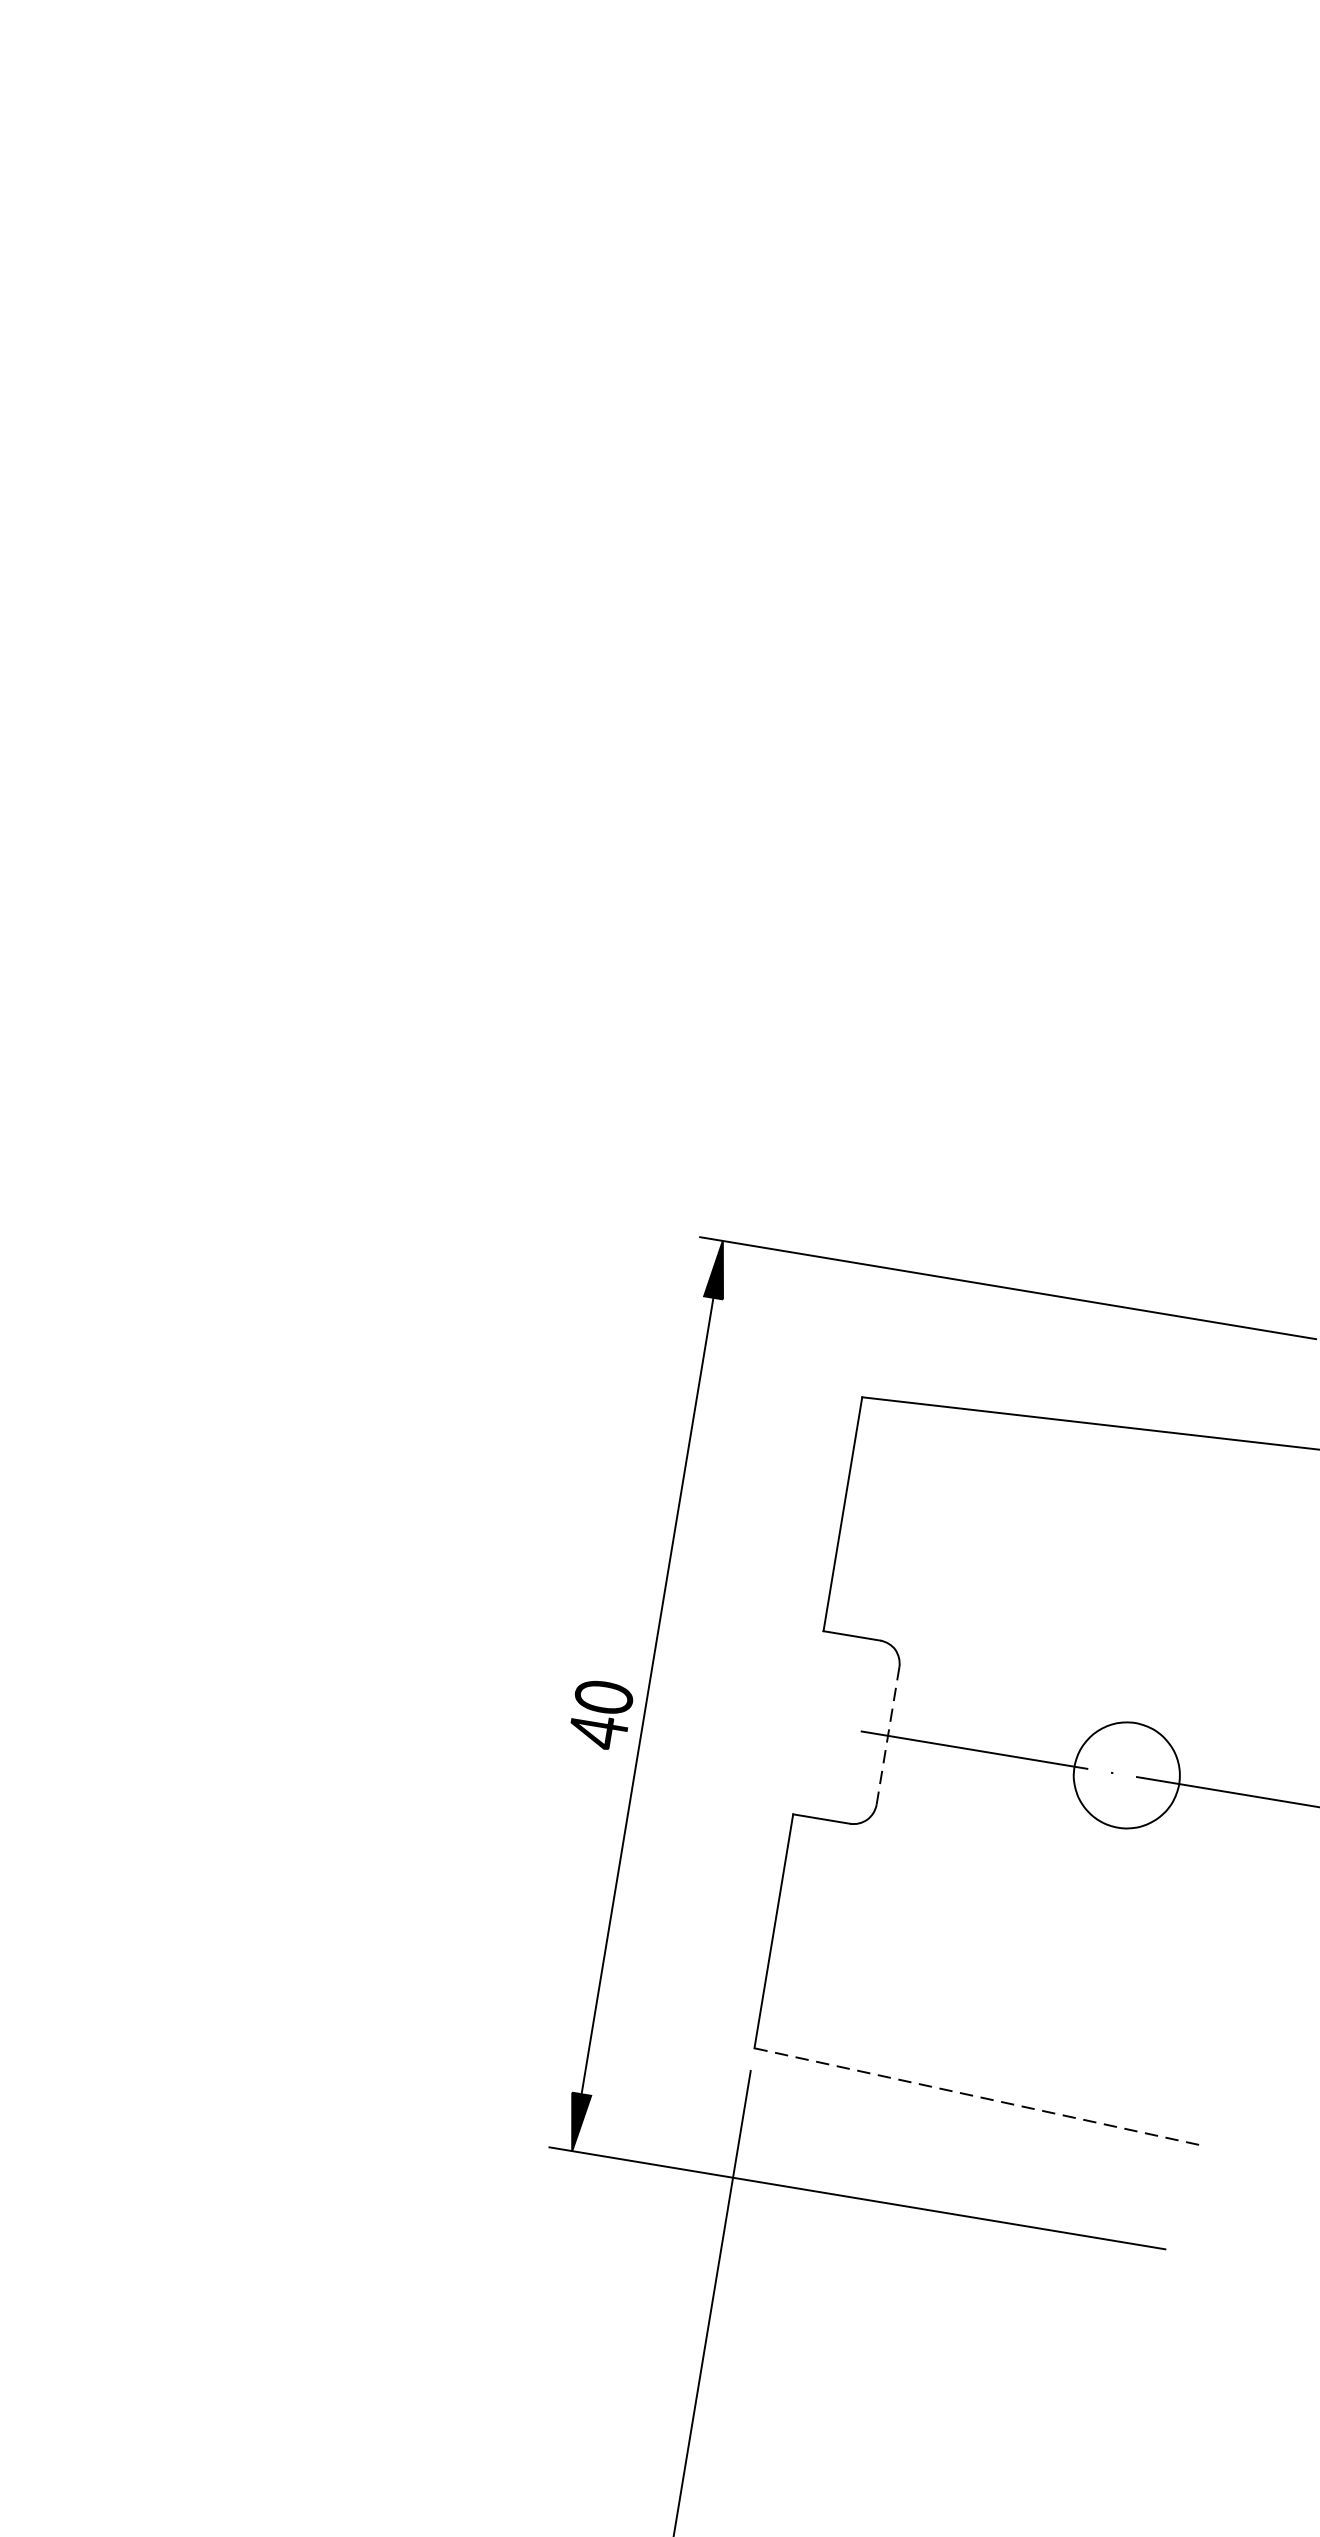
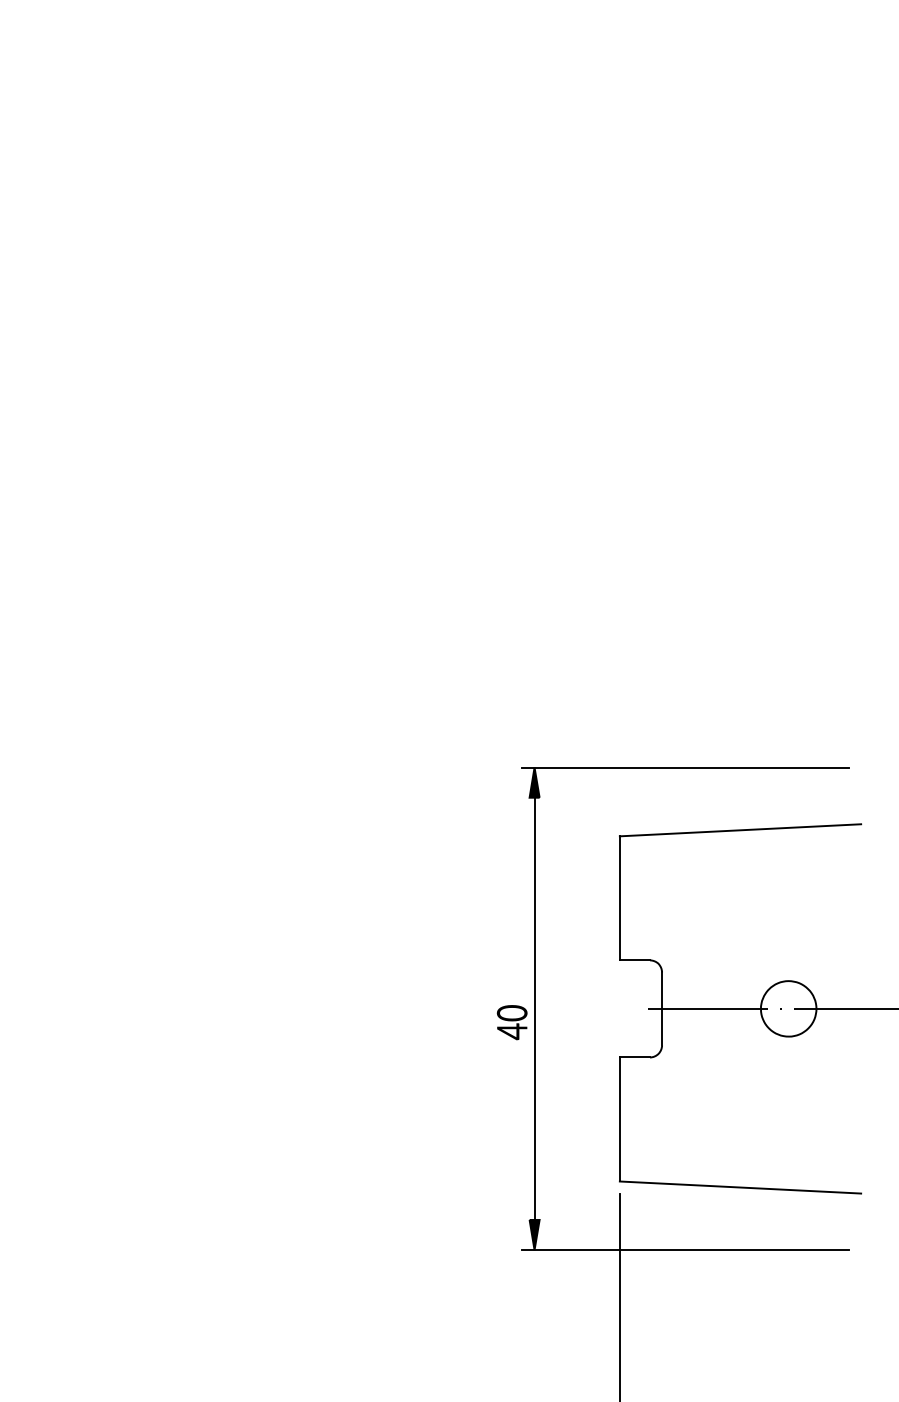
line: (888, 1737) -> (662, 1009), dashed -> solid
line: (980, 2097) -> (740, 1187), dashed -> solid

